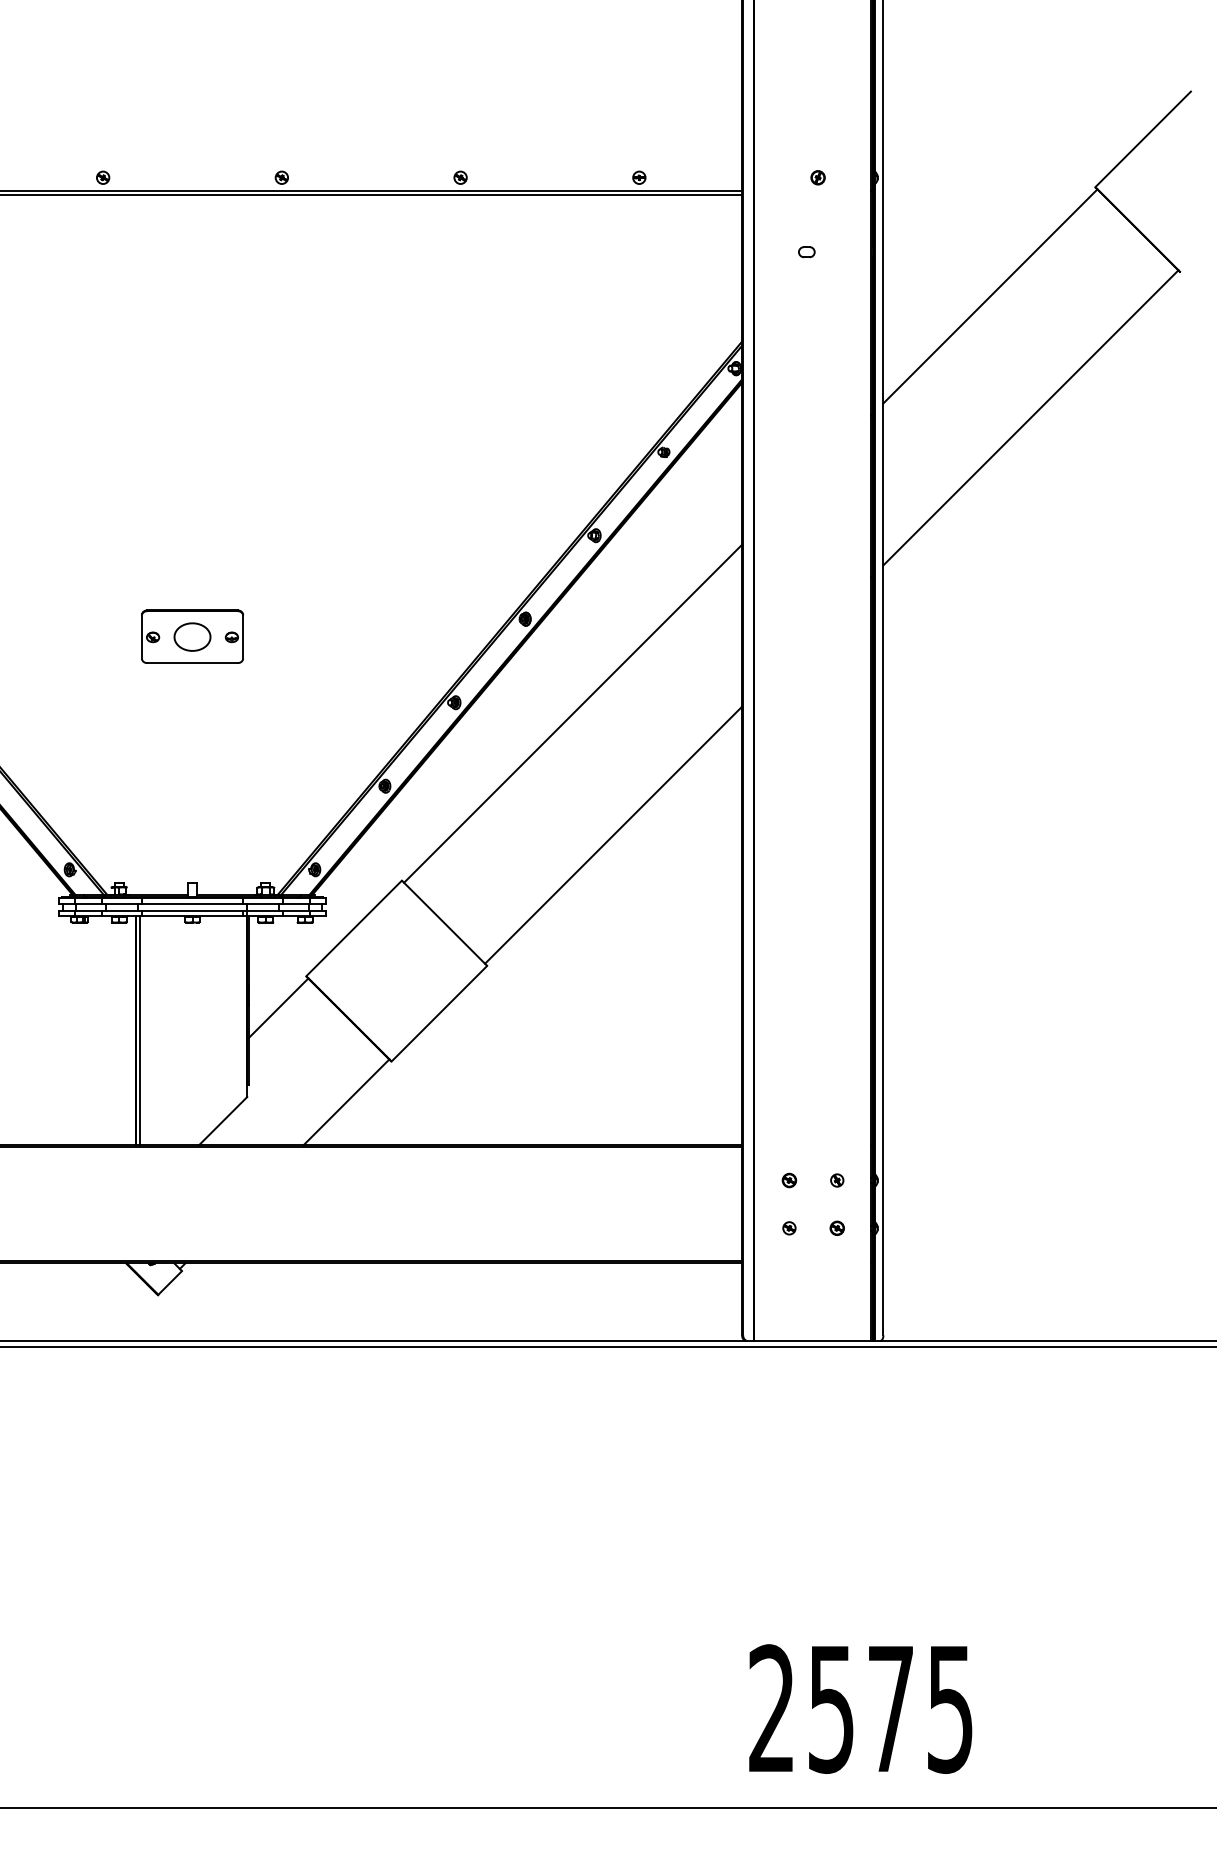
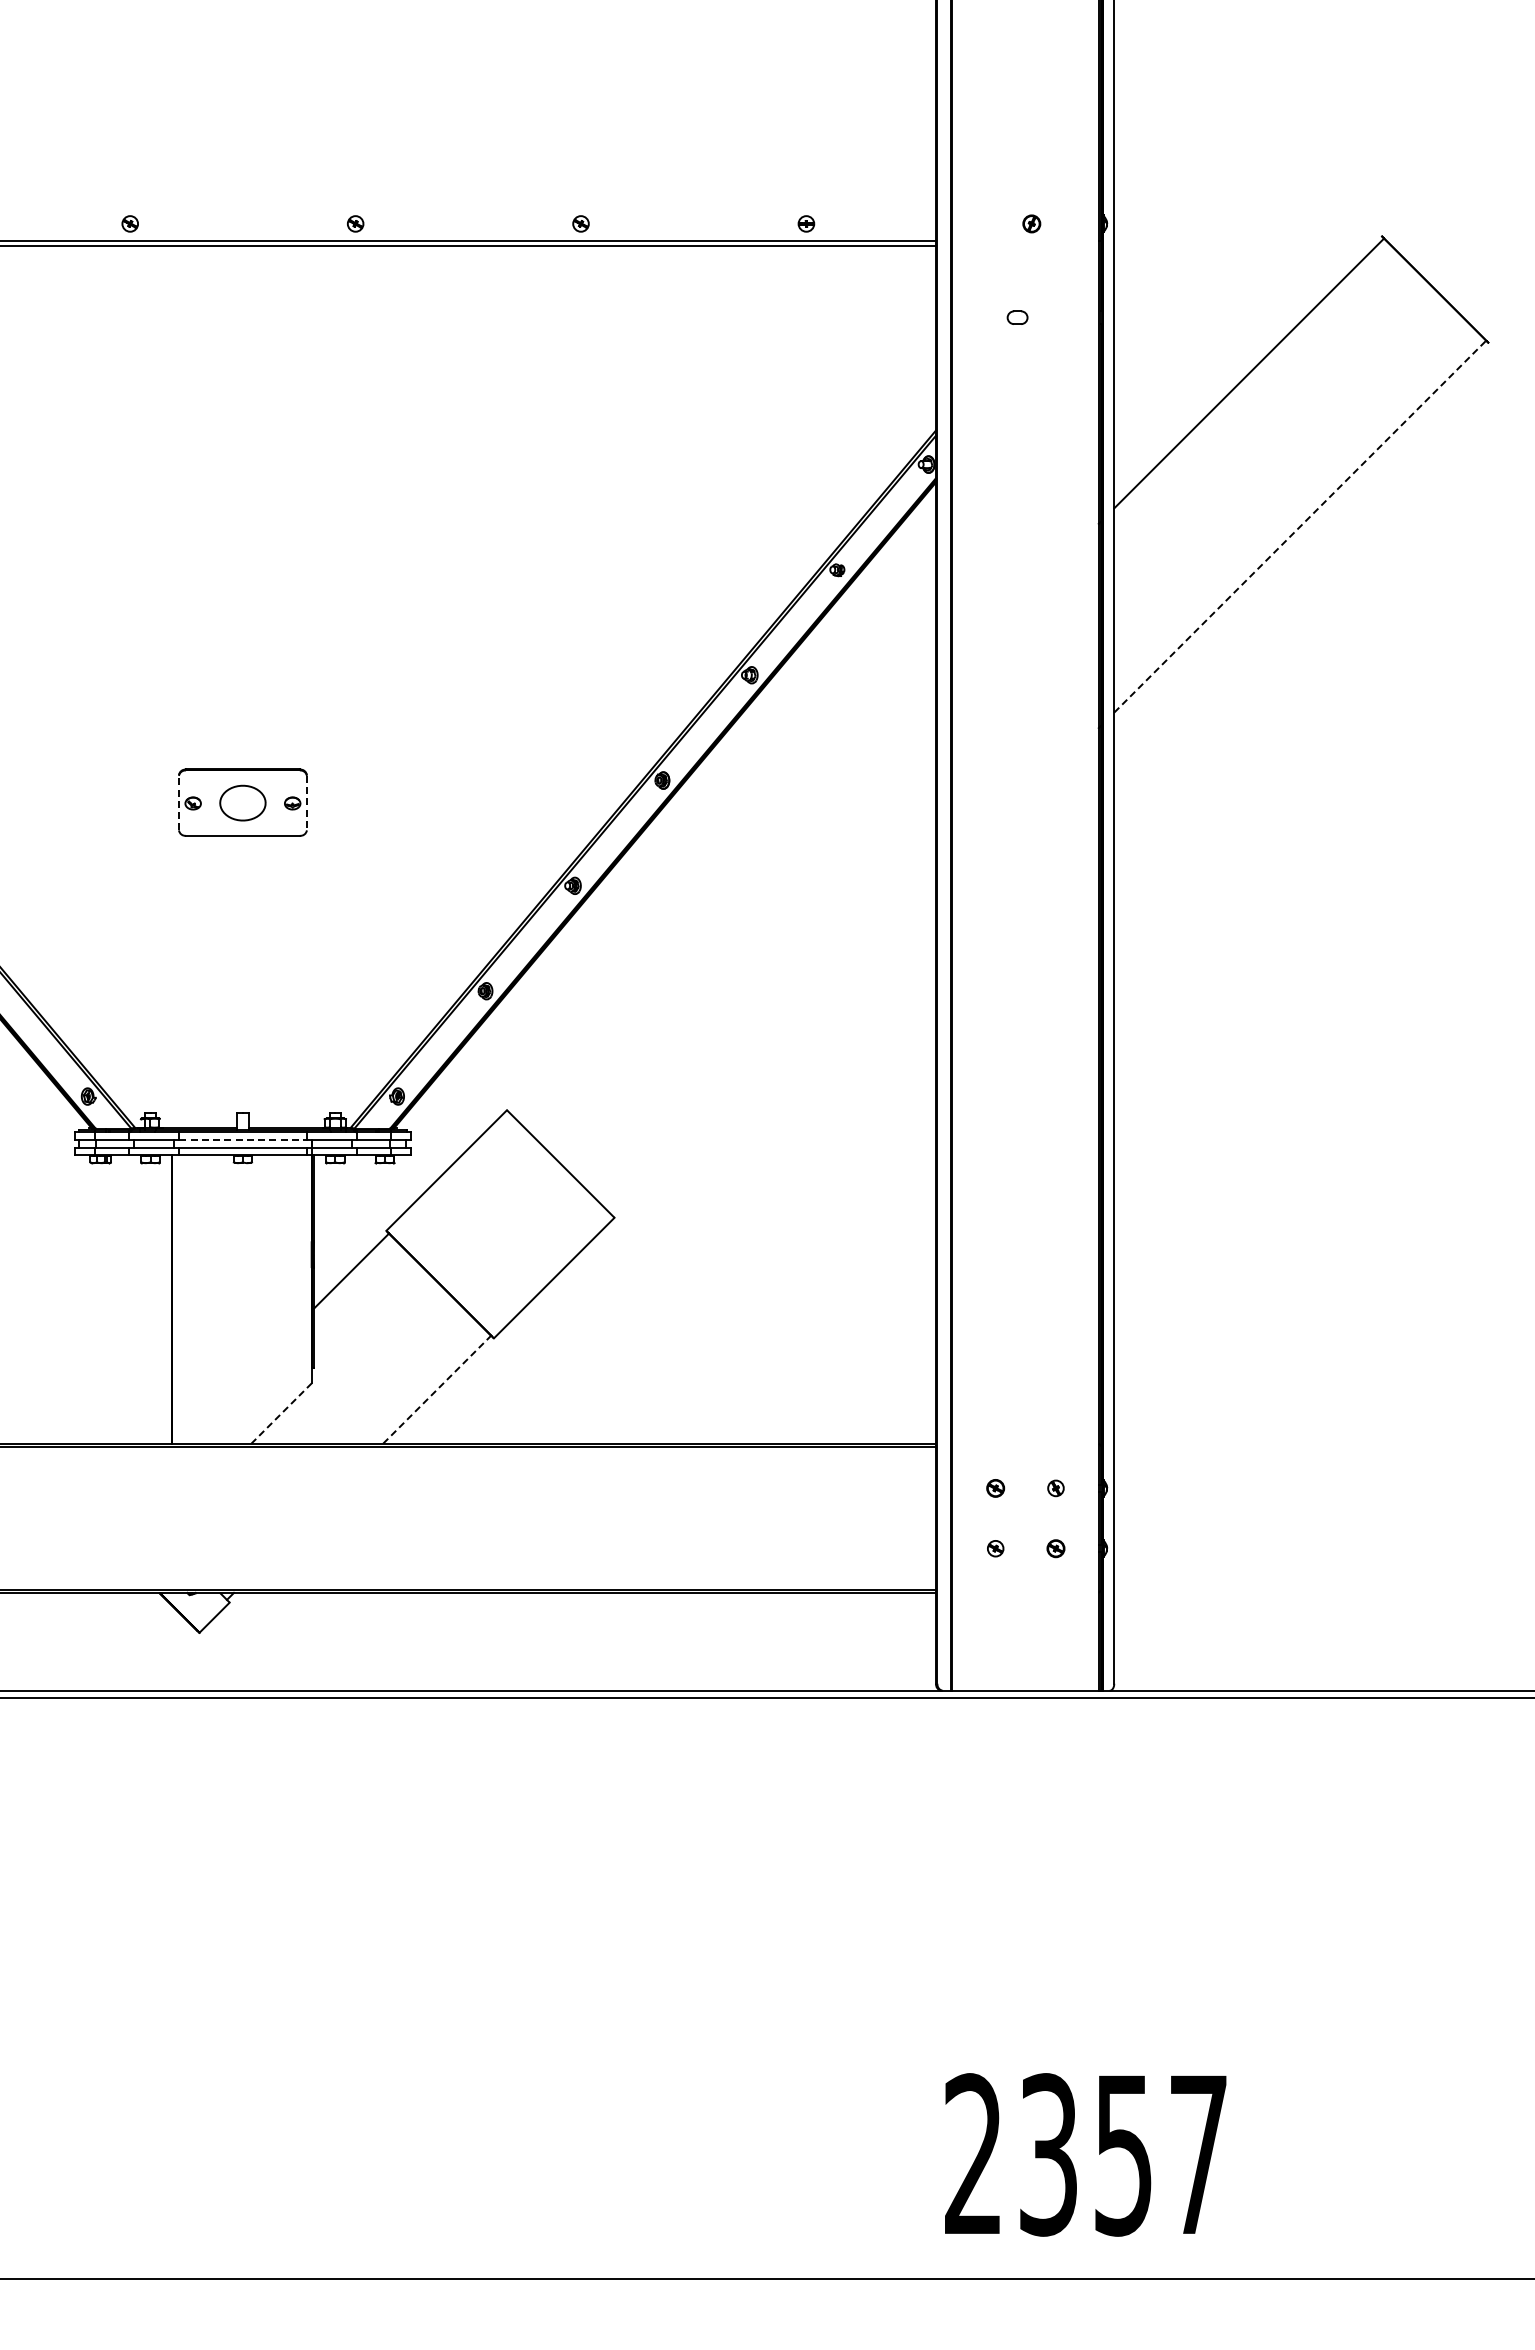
line: (1142, 139) -> (1441, 175), removed
line: (1031, 417) -> (1300, 526), solid -> dashed
line: (141, 636) -> (178, 802), solid -> dashed
line: (242, 637) -> (306, 803), solid -> dashed
line: (572, 713) -> (722, 899), removed
line: (613, 834) -> (773, 1052), removed
line: (192, 903) -> (242, 1139), solid -> dashed
line: (139, 1030) -> (176, 1299), removed
line: (346, 1102) -> (437, 1389), solid -> dashed
line: (223, 1121) -> (281, 1413), solid -> dashed
text: (890, 1708) -> (1123, 2154), 2575 -> 2357

